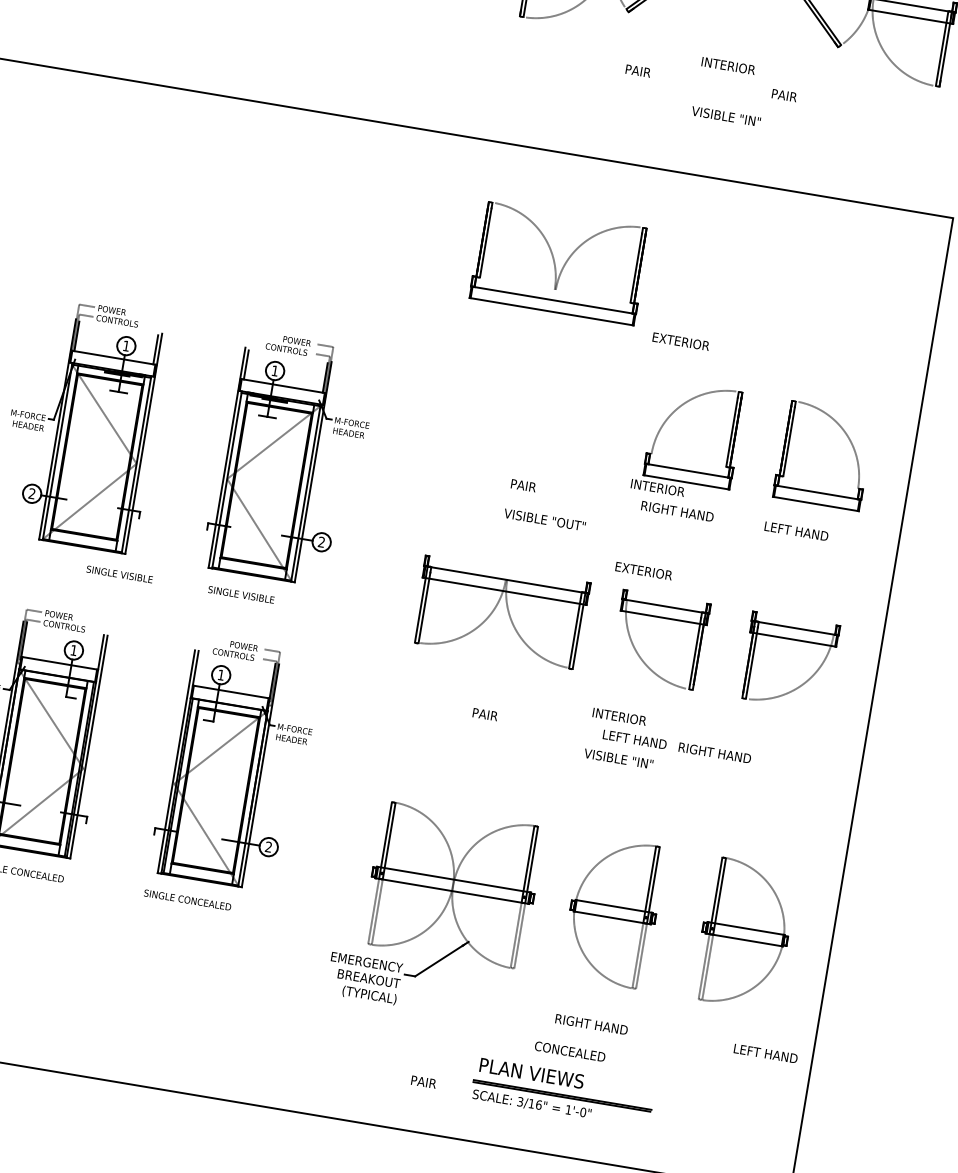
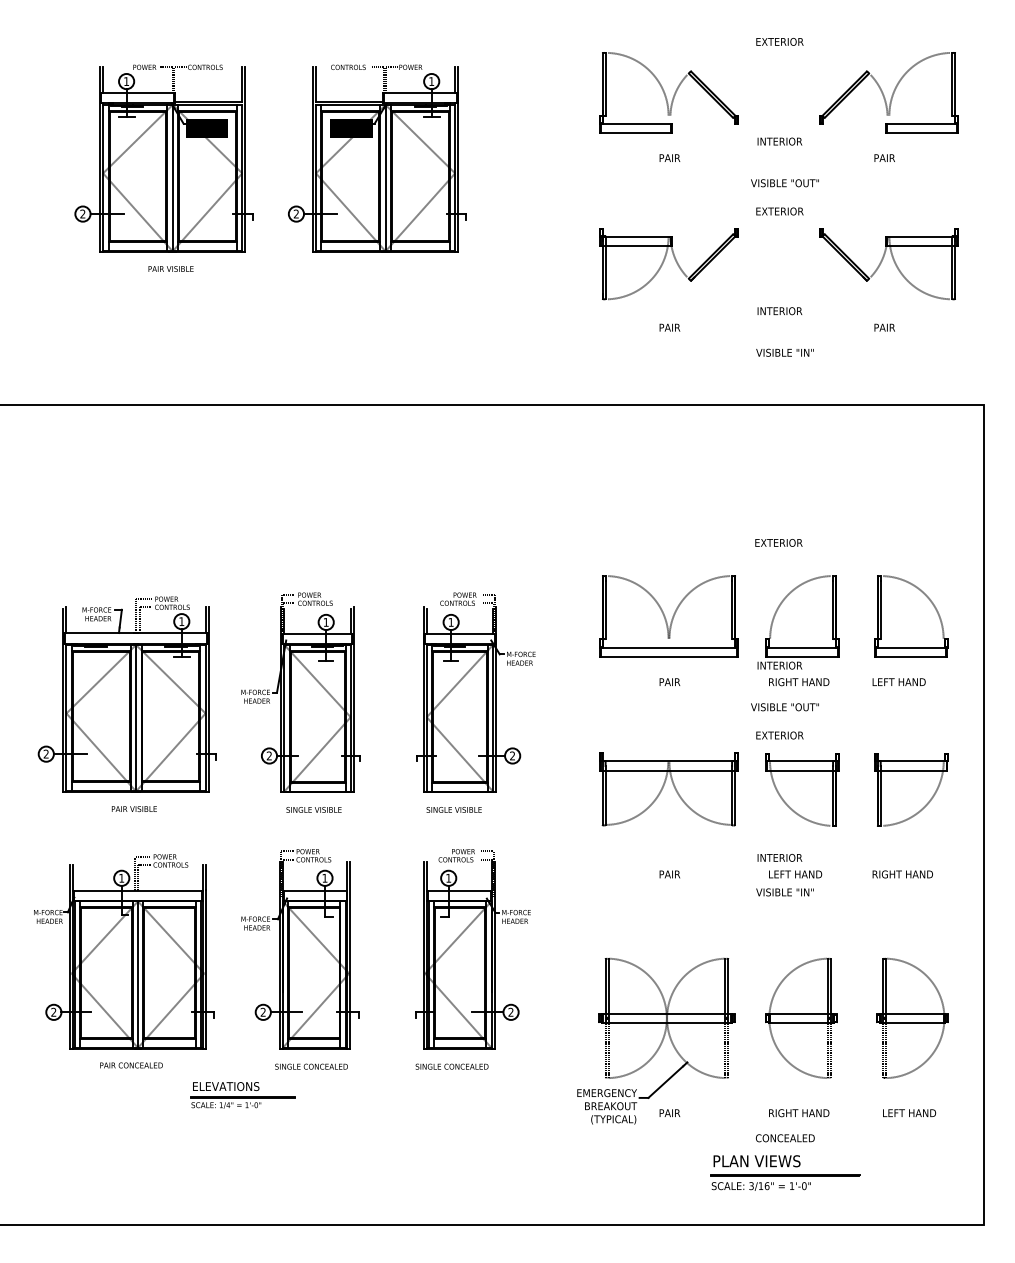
text: (637, 70) -> (669, 327), moved
text: (784, 95) -> (884, 327), moved
part: (559, 263) -> (668, 616), moved
text: (544, 520) -> (784, 707), moved
text: (119, 573) -> (313, 809), moved
text: (714, 753) -> (902, 874), moved
text: (765, 1052) -> (909, 1112), moved
text: (423, 1081) -> (669, 1112), moved

